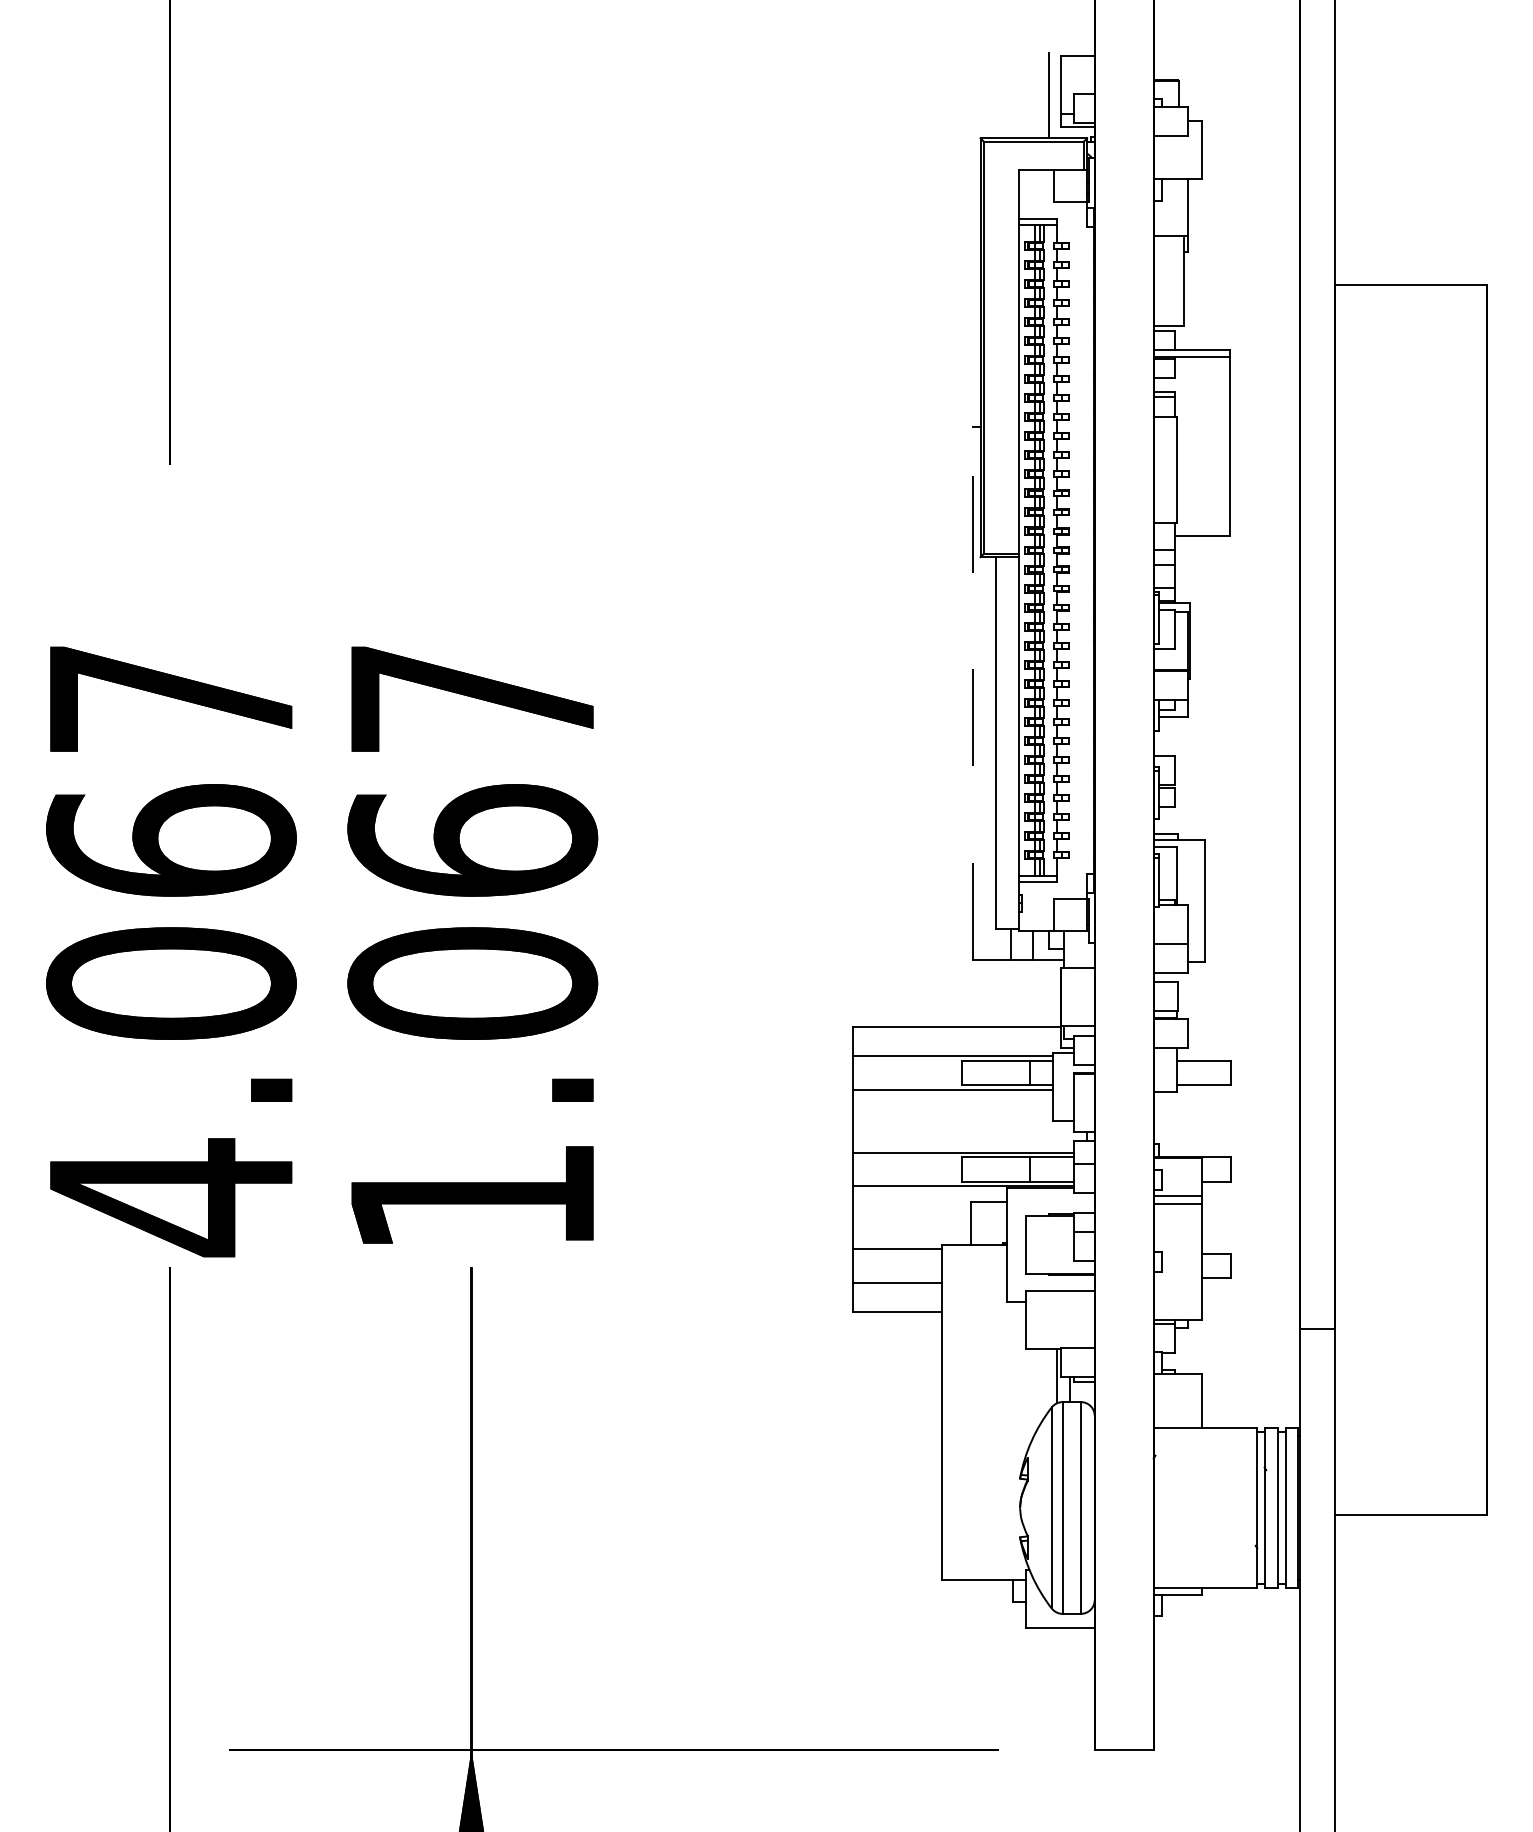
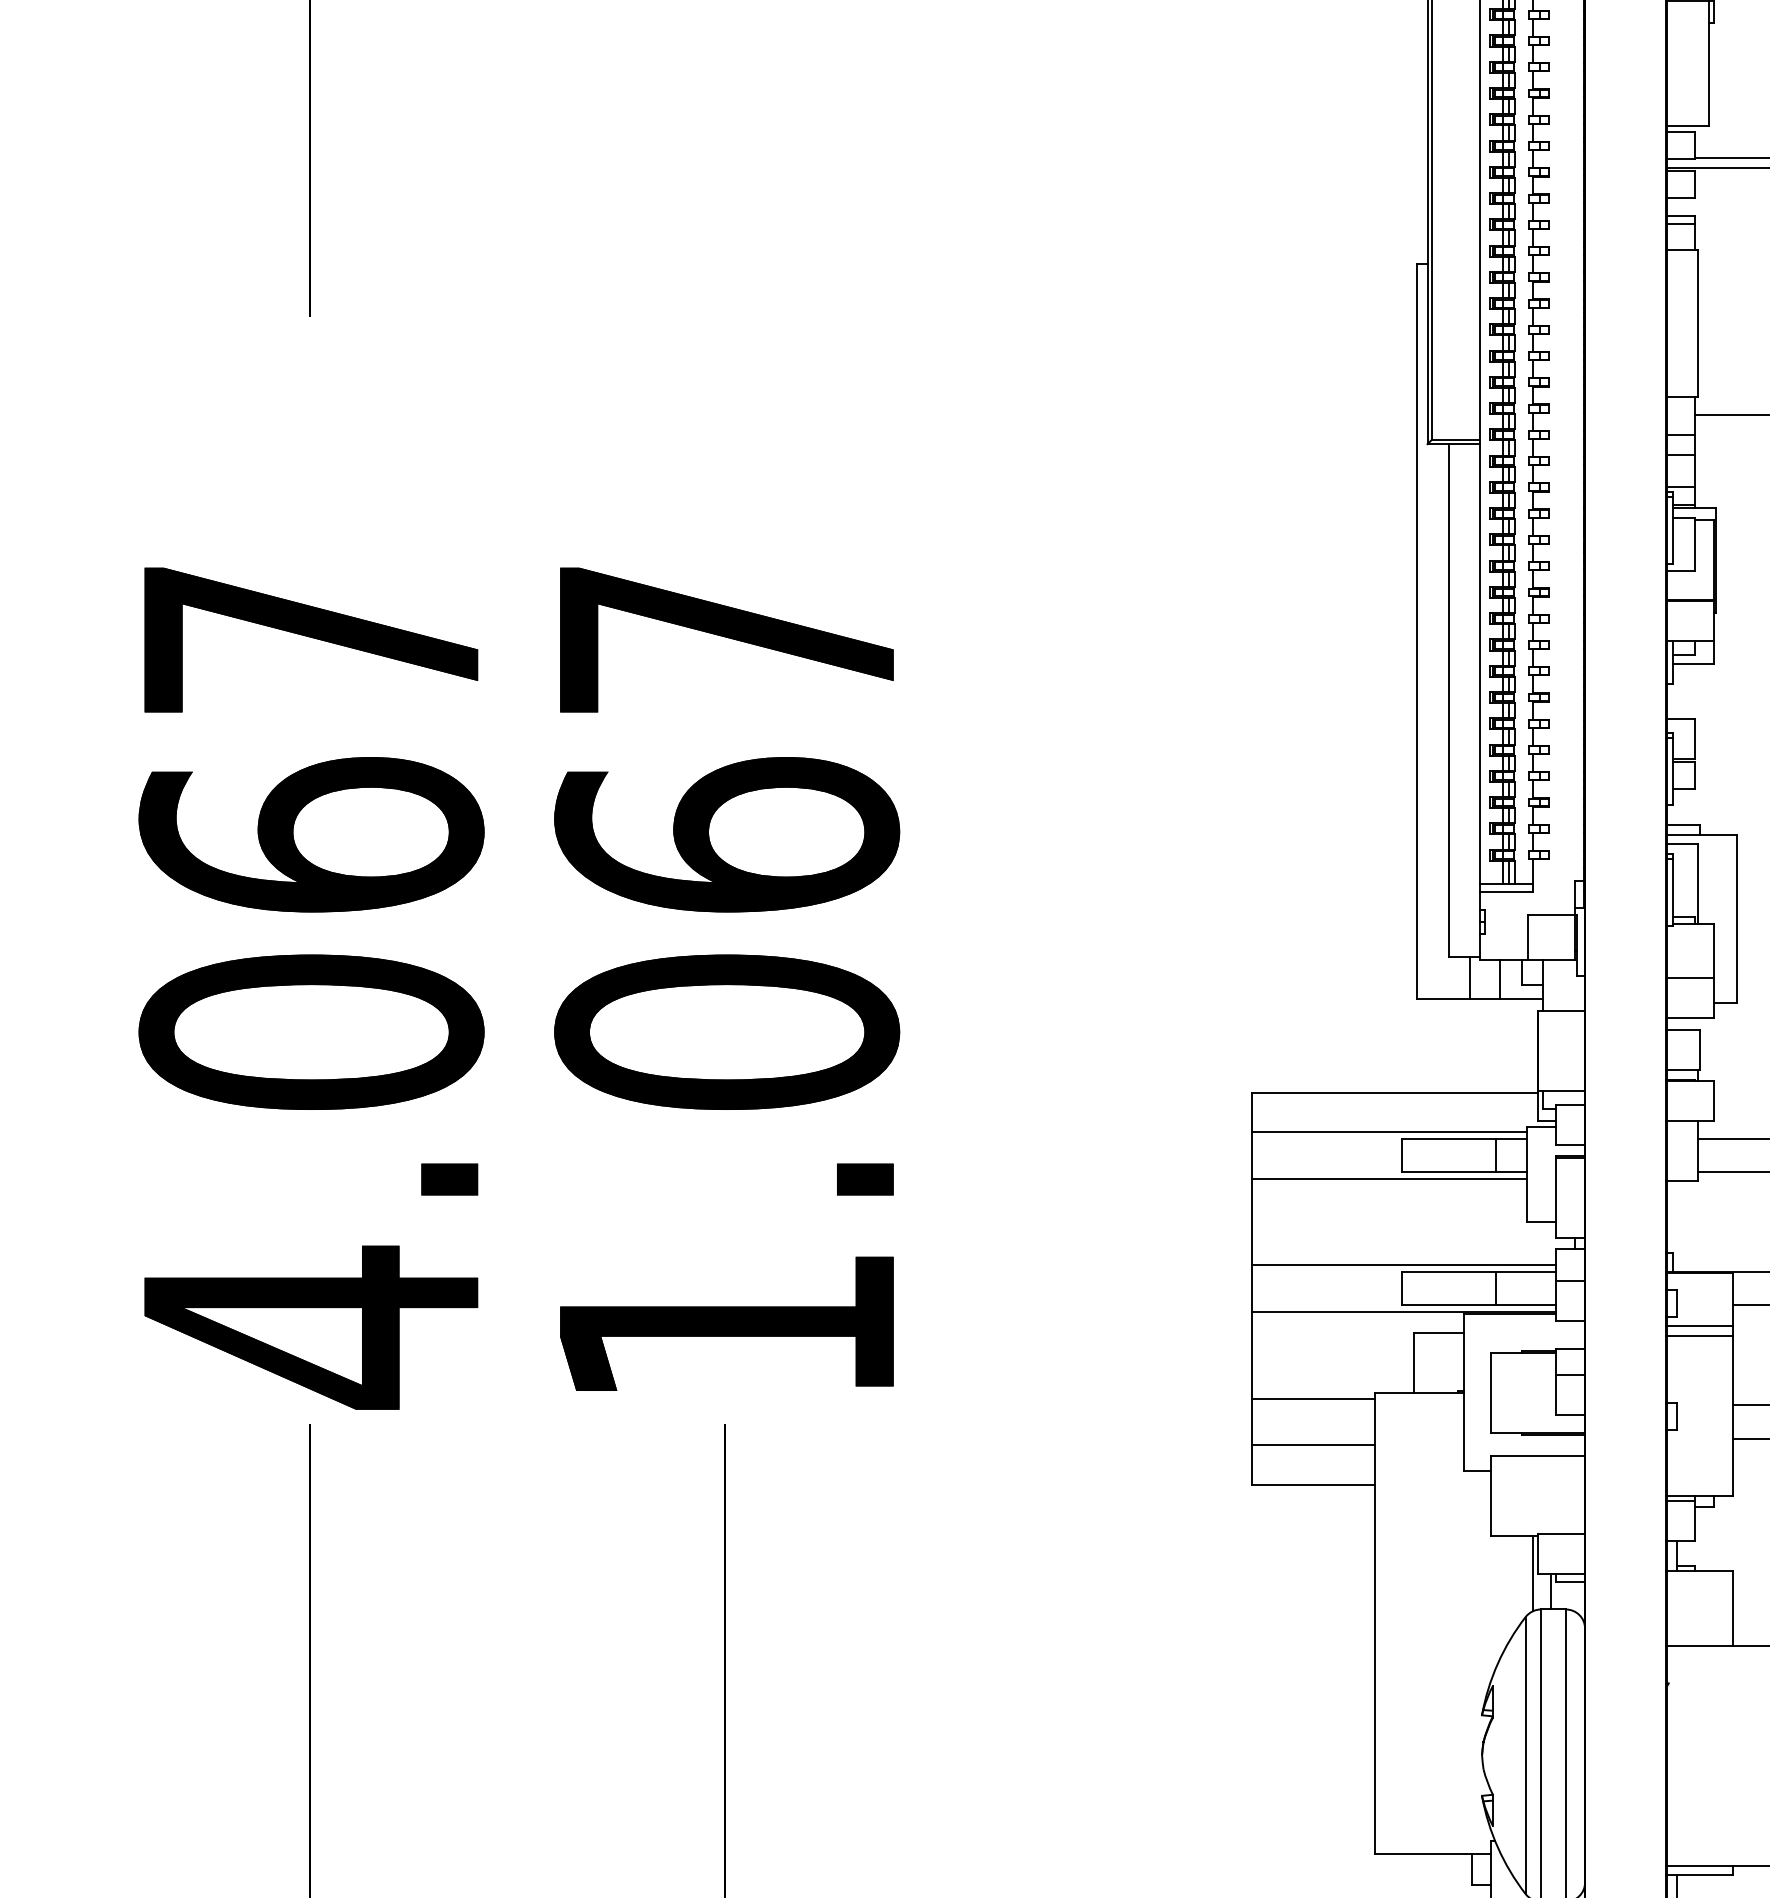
line: (972, 693) -> (1416, 632), dashed -> solid

